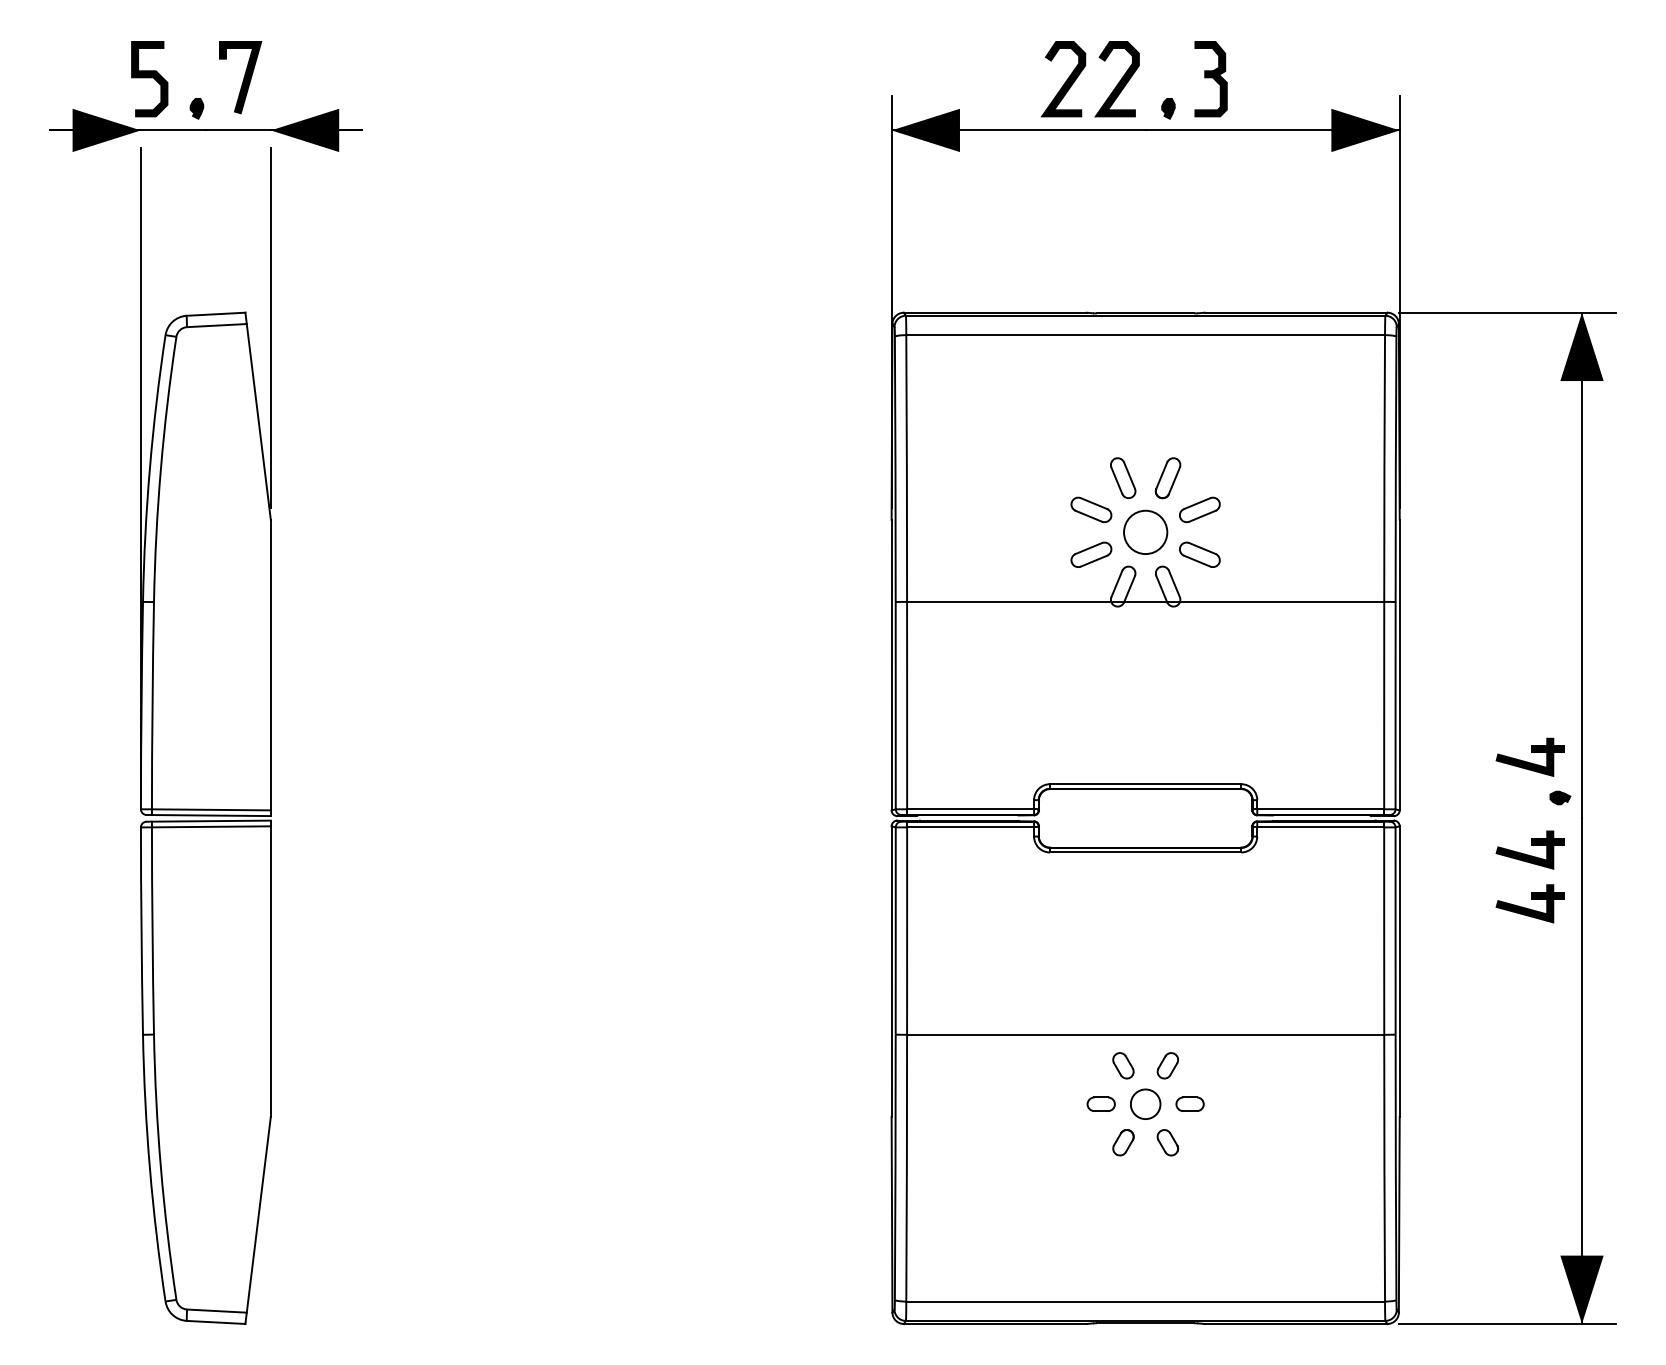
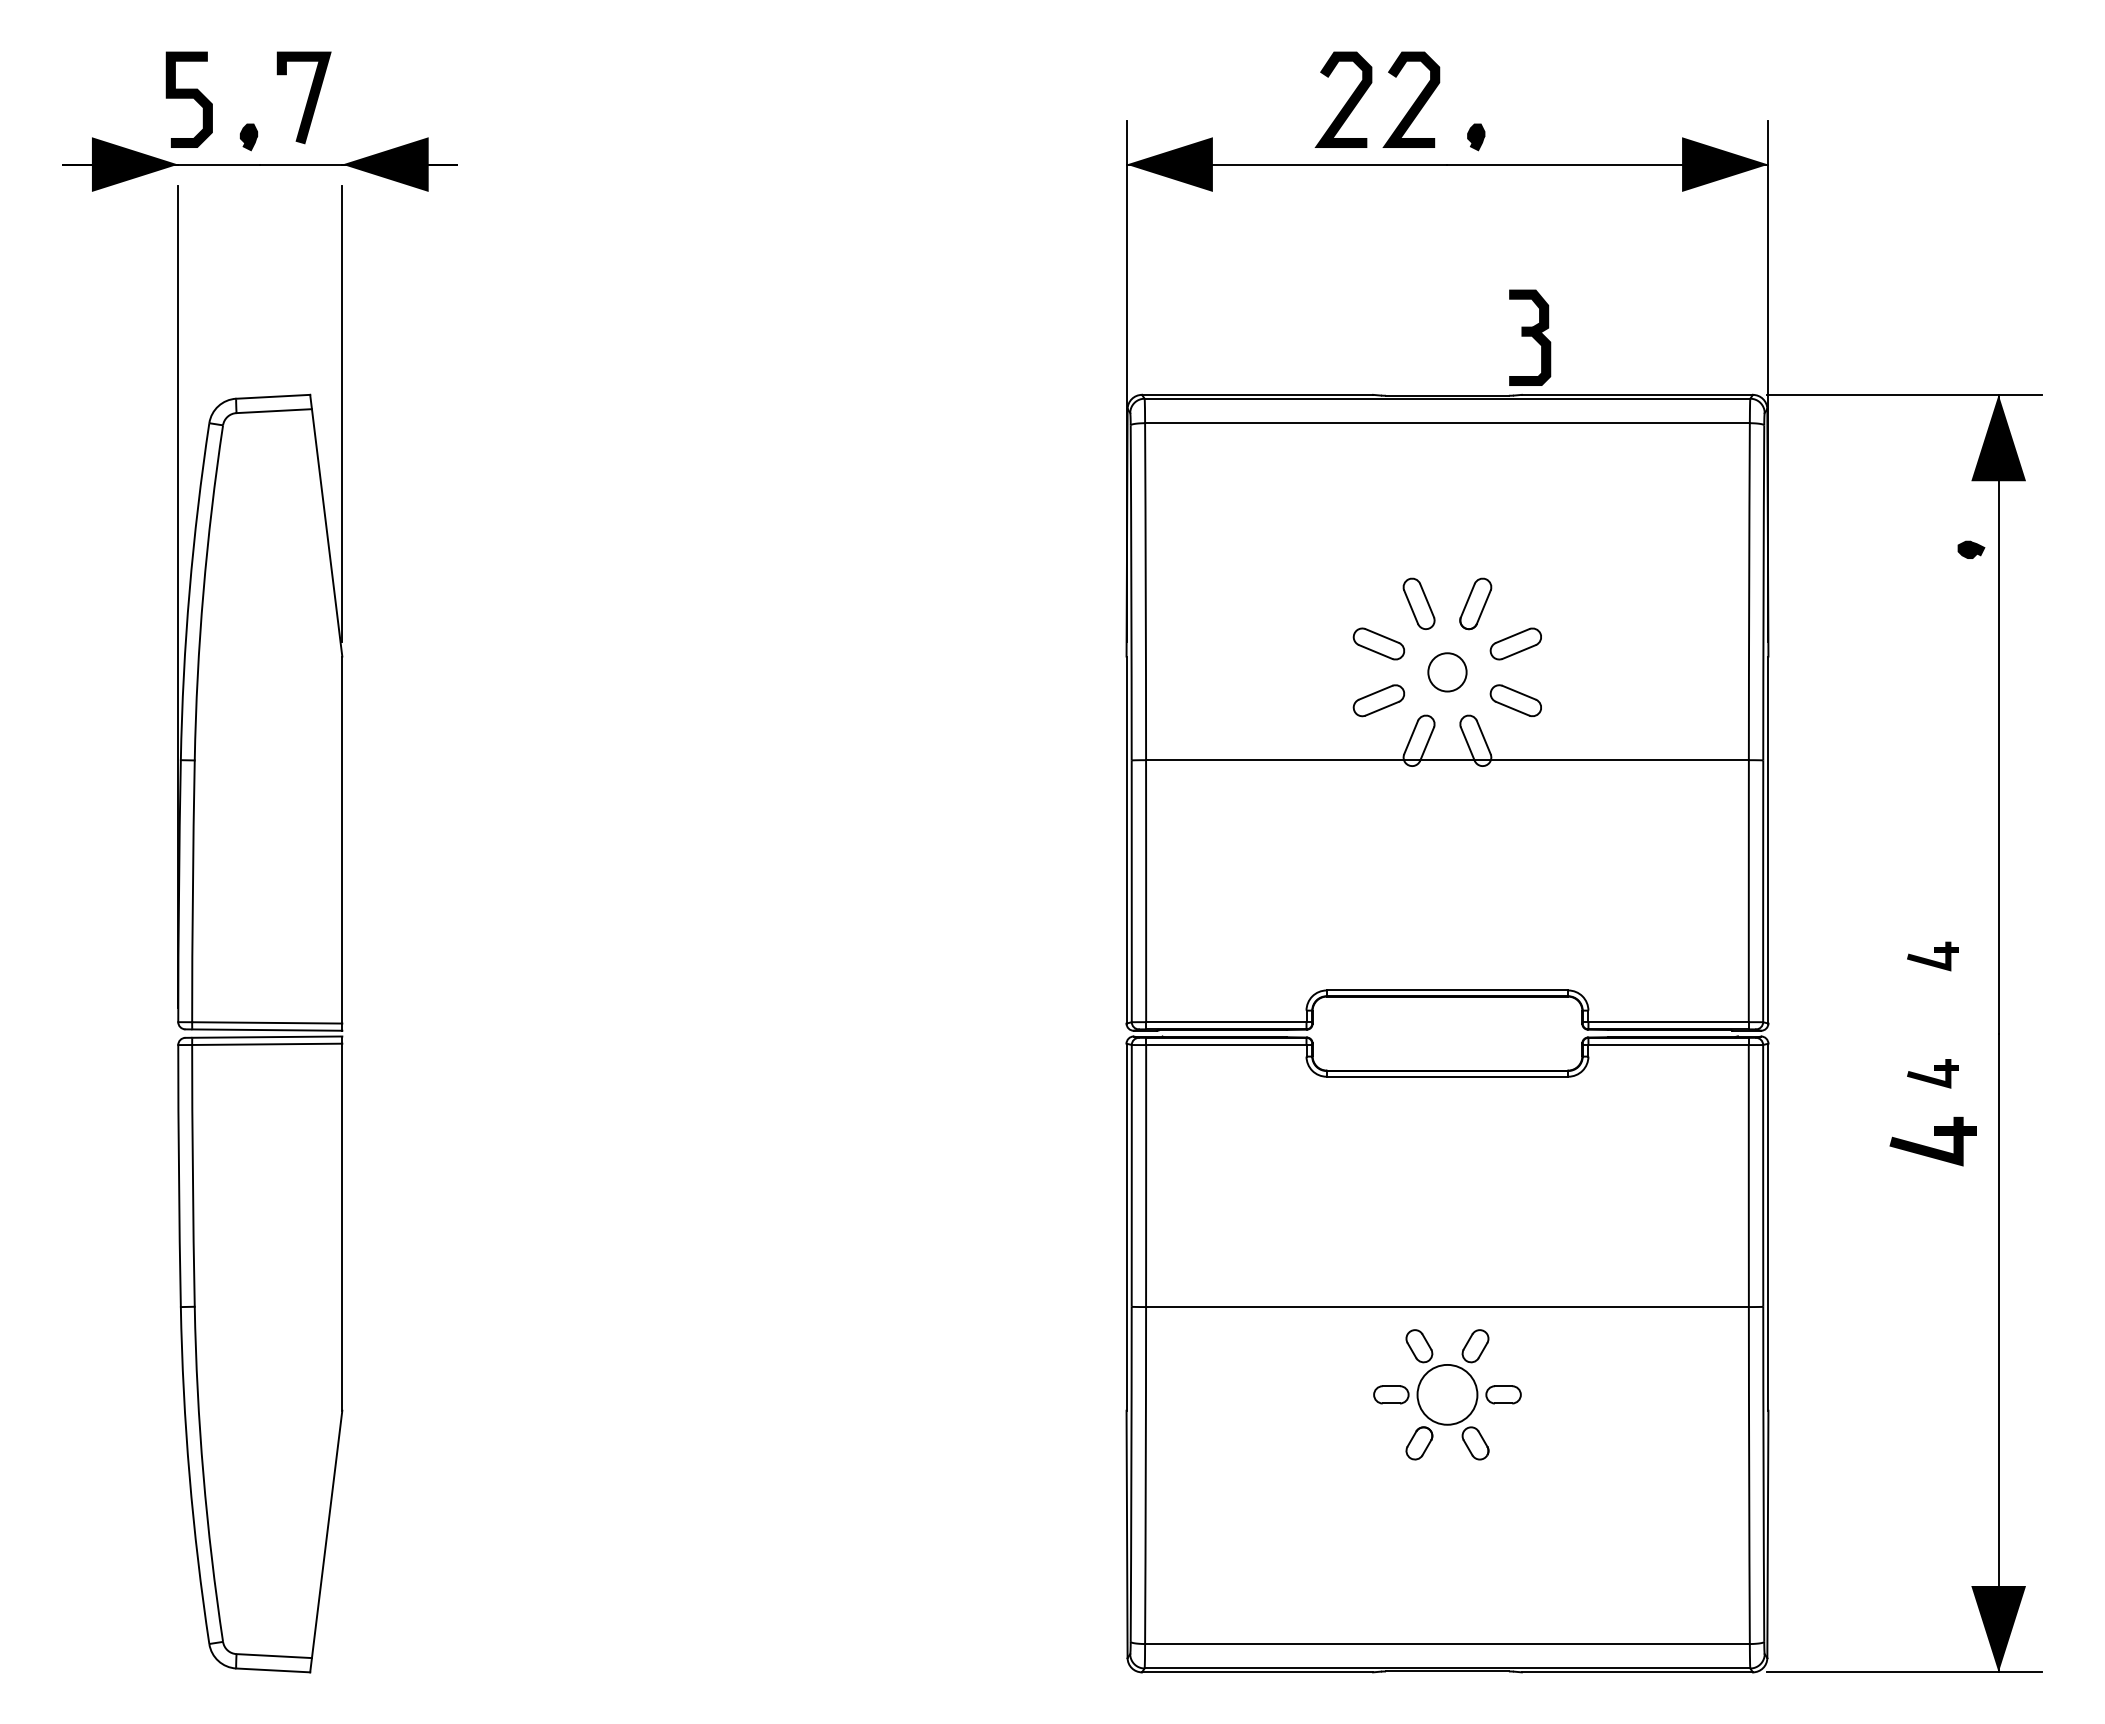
part: (1211, 78) -> (1530, 337), moved
circle: (1145, 532) -> (1447, 672), size x0.7
part: (1529, 757) -> (1932, 956), size x0.6
part: (1560, 797) -> (1971, 549), moved
part: (1529, 849) -> (1932, 1073), size x0.6
circle: (1145, 1104) -> (1447, 1394), size x1.6

